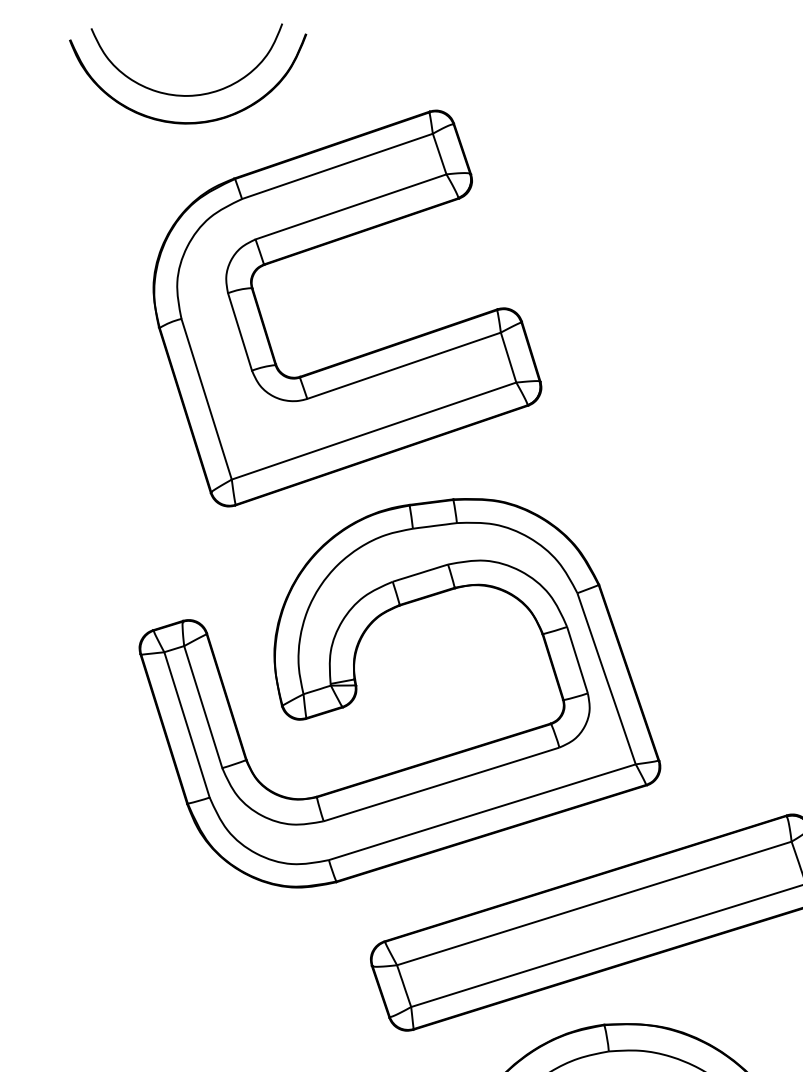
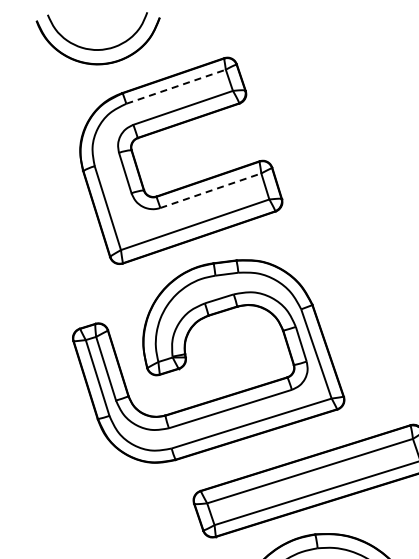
line: (338, 165) -> (176, 86), solid -> dashed
line: (405, 365) -> (211, 190), solid -> dashed

